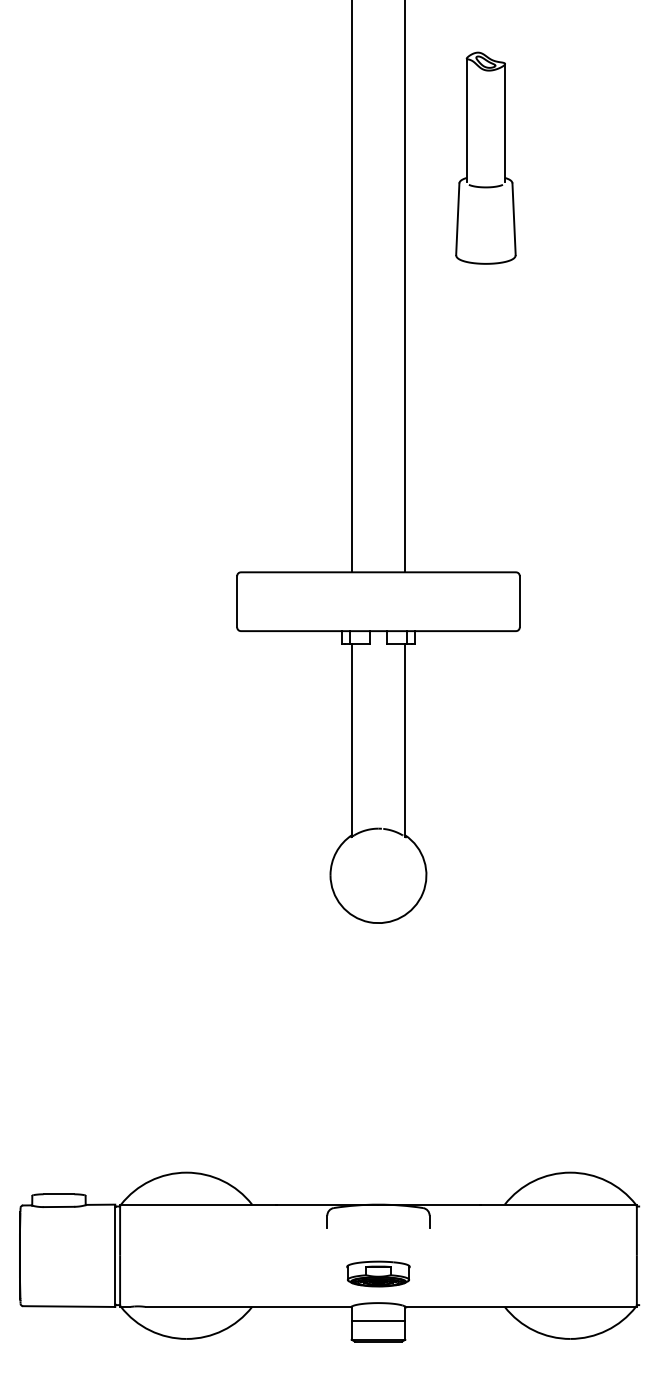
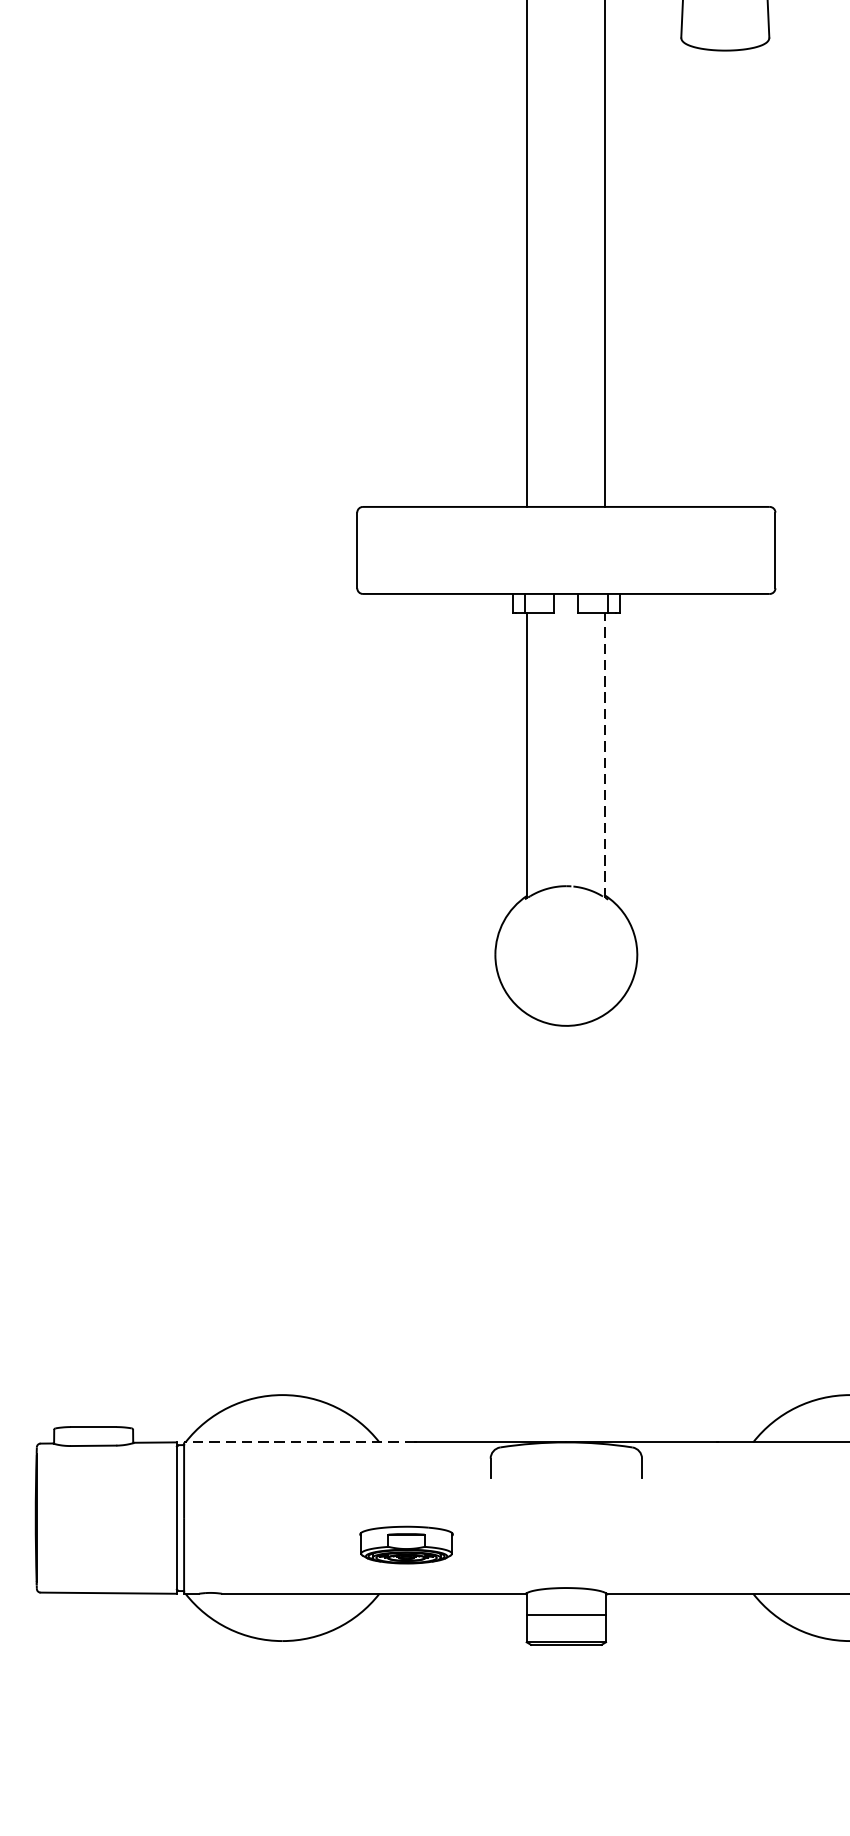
line: (404, 739) -> (604, 754), solid -> dashed
line: (197, 1204) -> (298, 1442), solid -> dashed
part: (378, 1273) -> (406, 1544), moved

